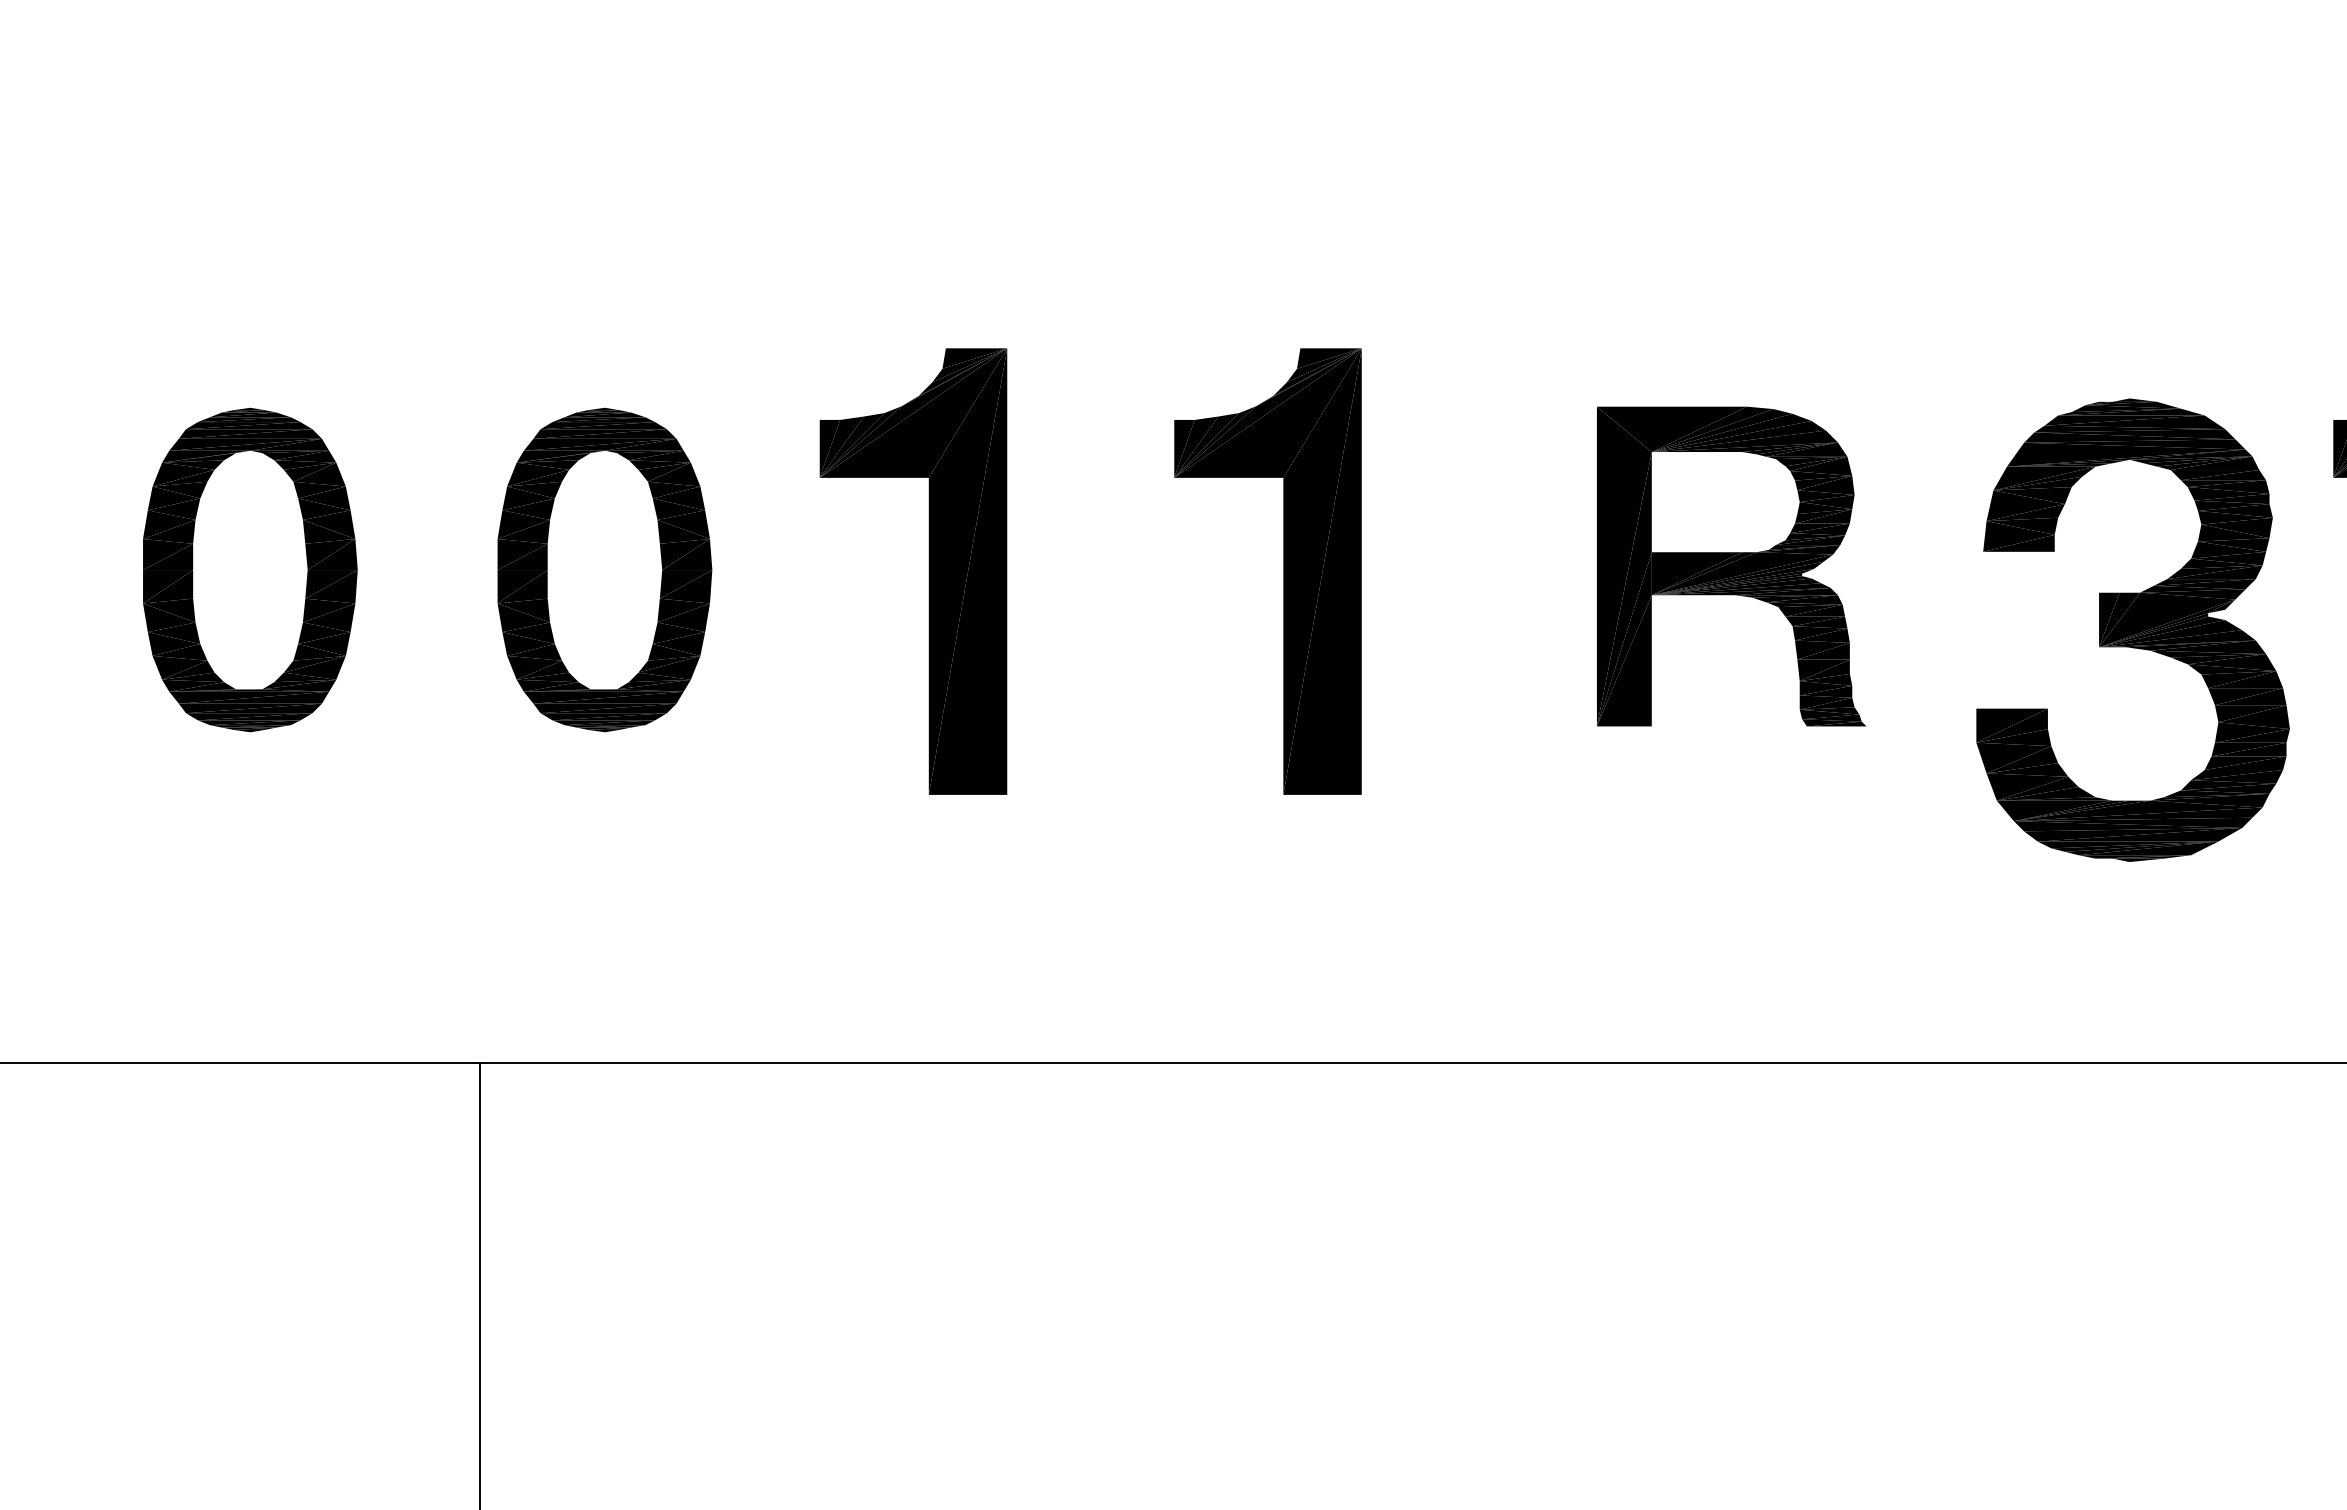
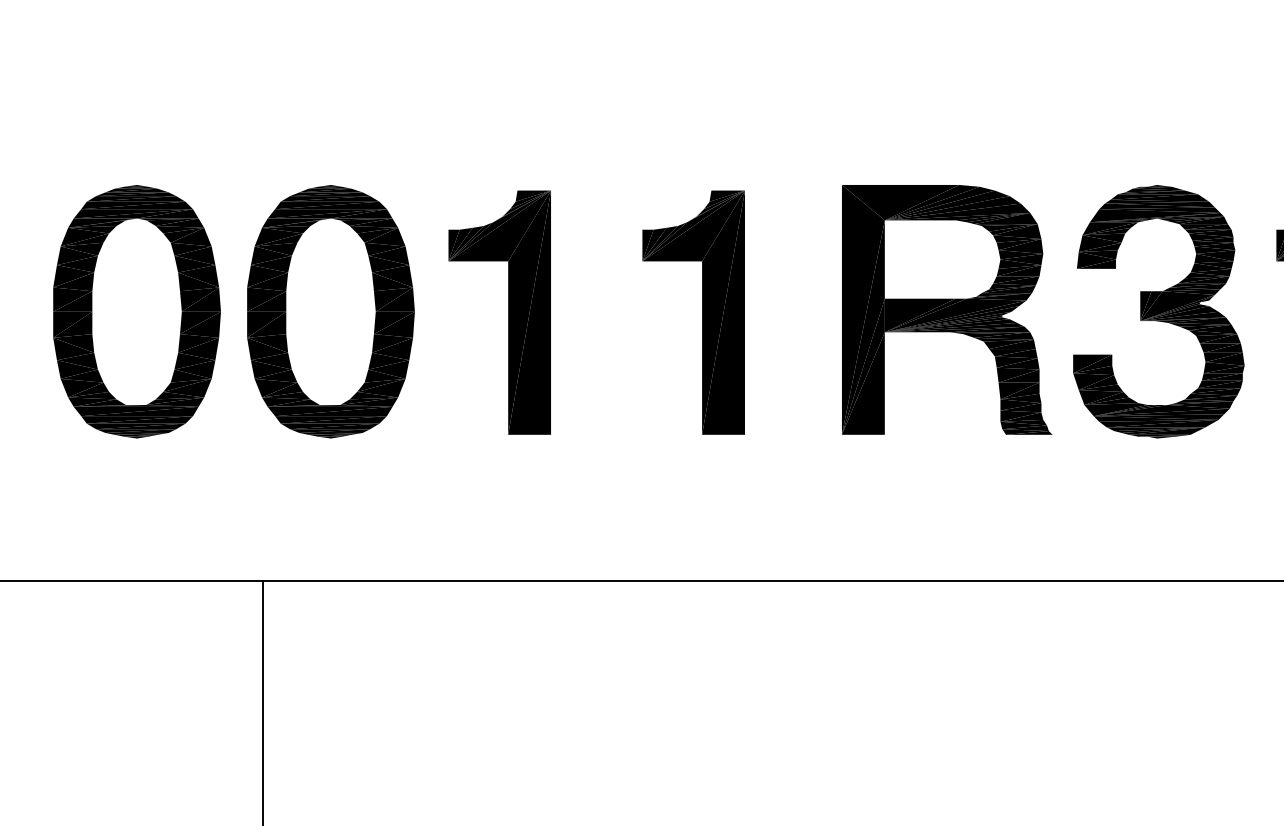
part: (1732, 565) -> (947, 309), size x1.43
part: (249, 569) -> (136, 311), size x1.43
part: (604, 569) -> (330, 311), size x1.43
part: (2132, 629) -> (1158, 311), moved

